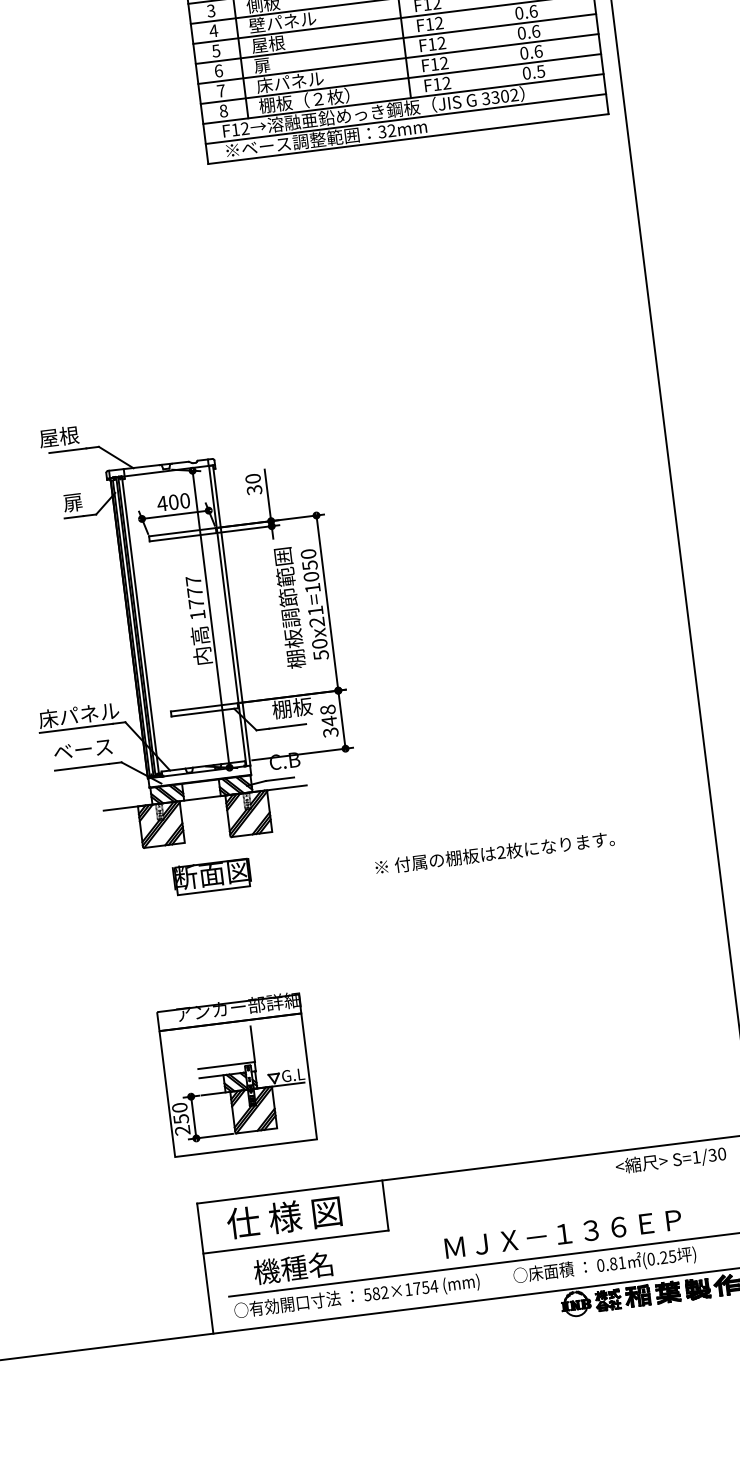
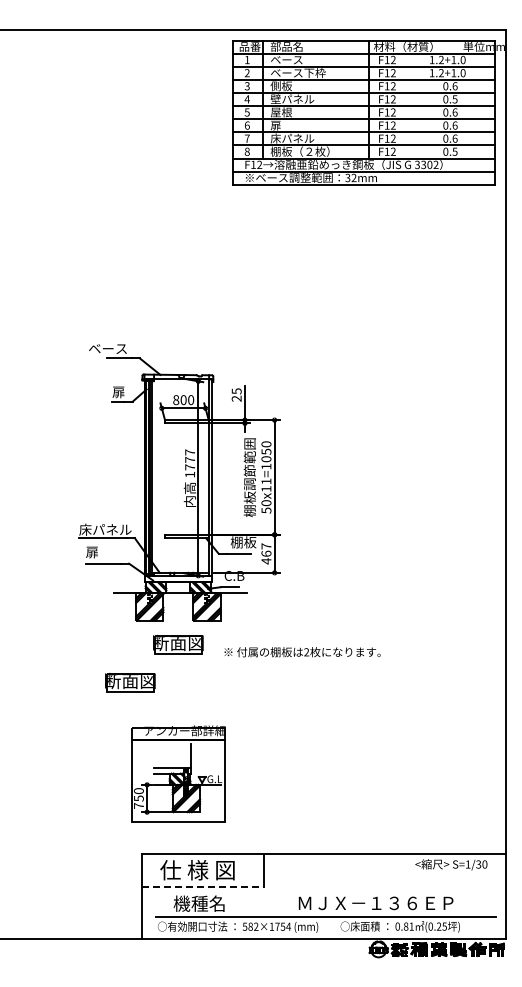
text: (49, 437) -> (108, 348), 屋根 -> ベース
text: (253, 483) -> (236, 394), 30 -> 25
text: (161, 504) -> (175, 400), 400 -> 800
text: (317, 621) -> (266, 488), 50x21=1050 -> 50x11=1050
text: (329, 720) -> (266, 553), 348 -> 467
text: (83, 749) -> (105, 552), ベース -> 扉
text: (494, 853) -> (302, 652), moved
part: (146, 943) -> (130, 682), added
text: (181, 1129) -> (138, 805), 250 -> 750
line: (296, 1242) -> (203, 887), solid -> dashed

